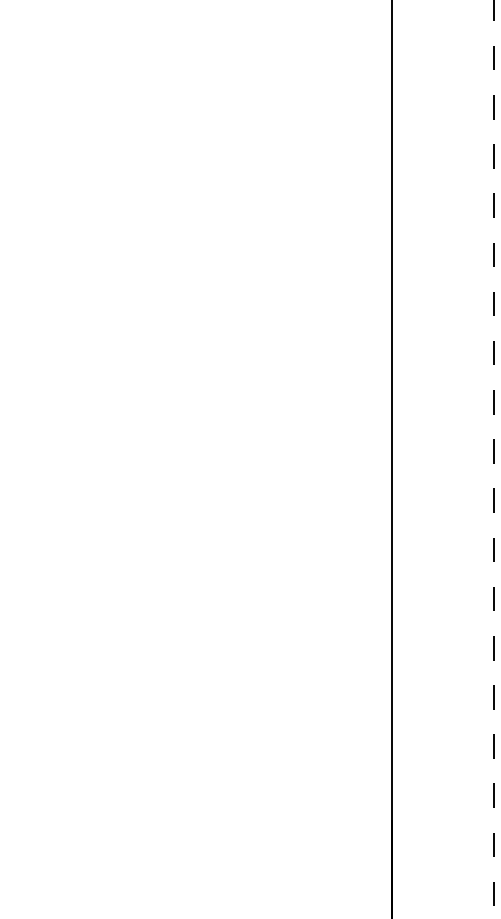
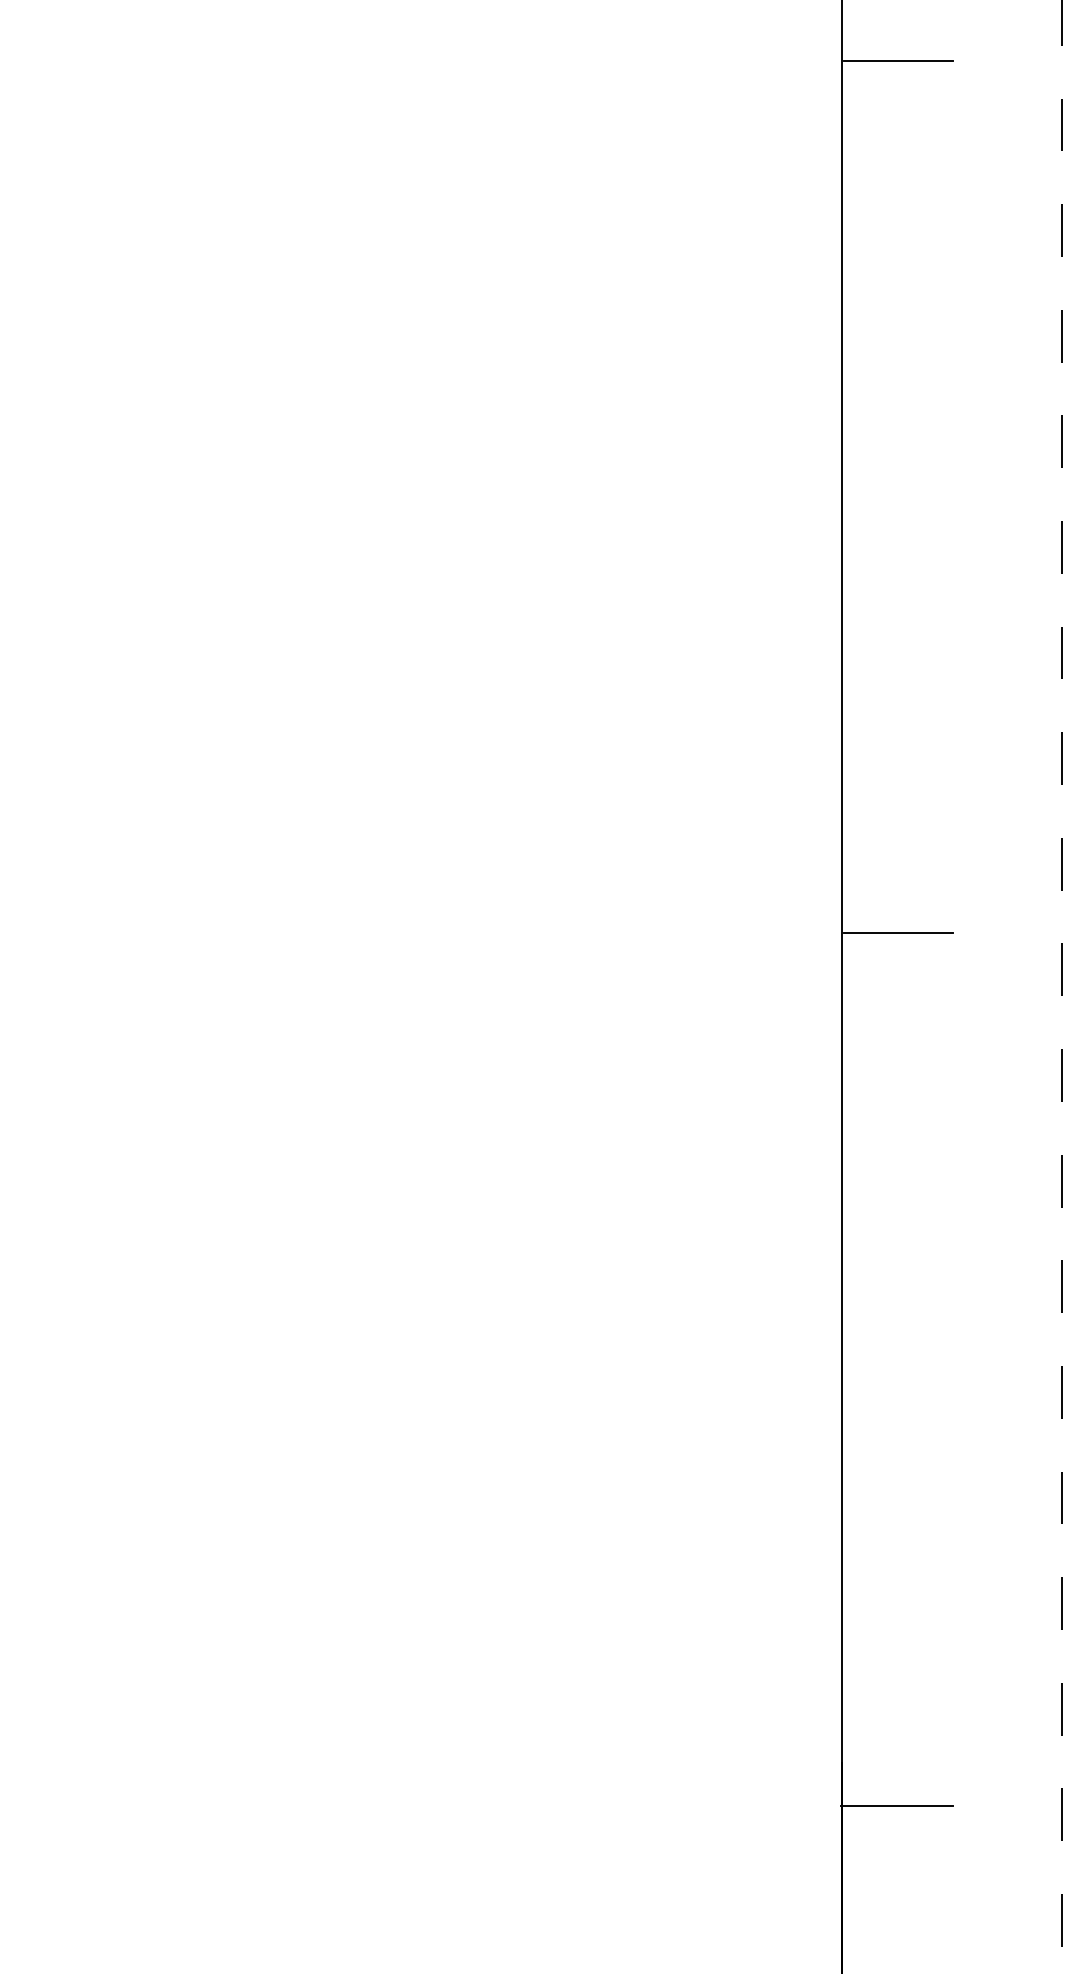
line: (417, 28) -> (896, 61), added
line: (417, 434) -> (896, 933), added
line: (417, 840) -> (896, 1805), added

